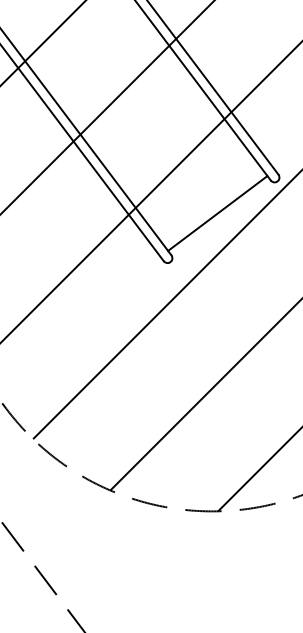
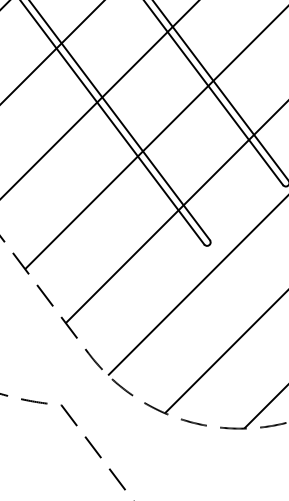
line: (217, 212) -> (243, 208), removed

